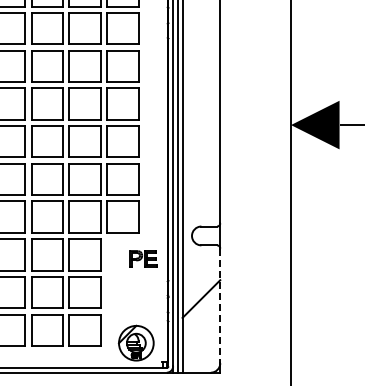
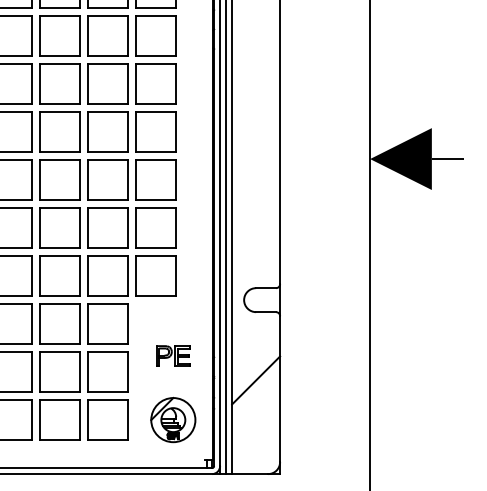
part: (143, 258) -> (173, 355), moved
line: (220, 306) -> (280, 389), dashed -> solid
part: (135, 342) -> (172, 419), moved

